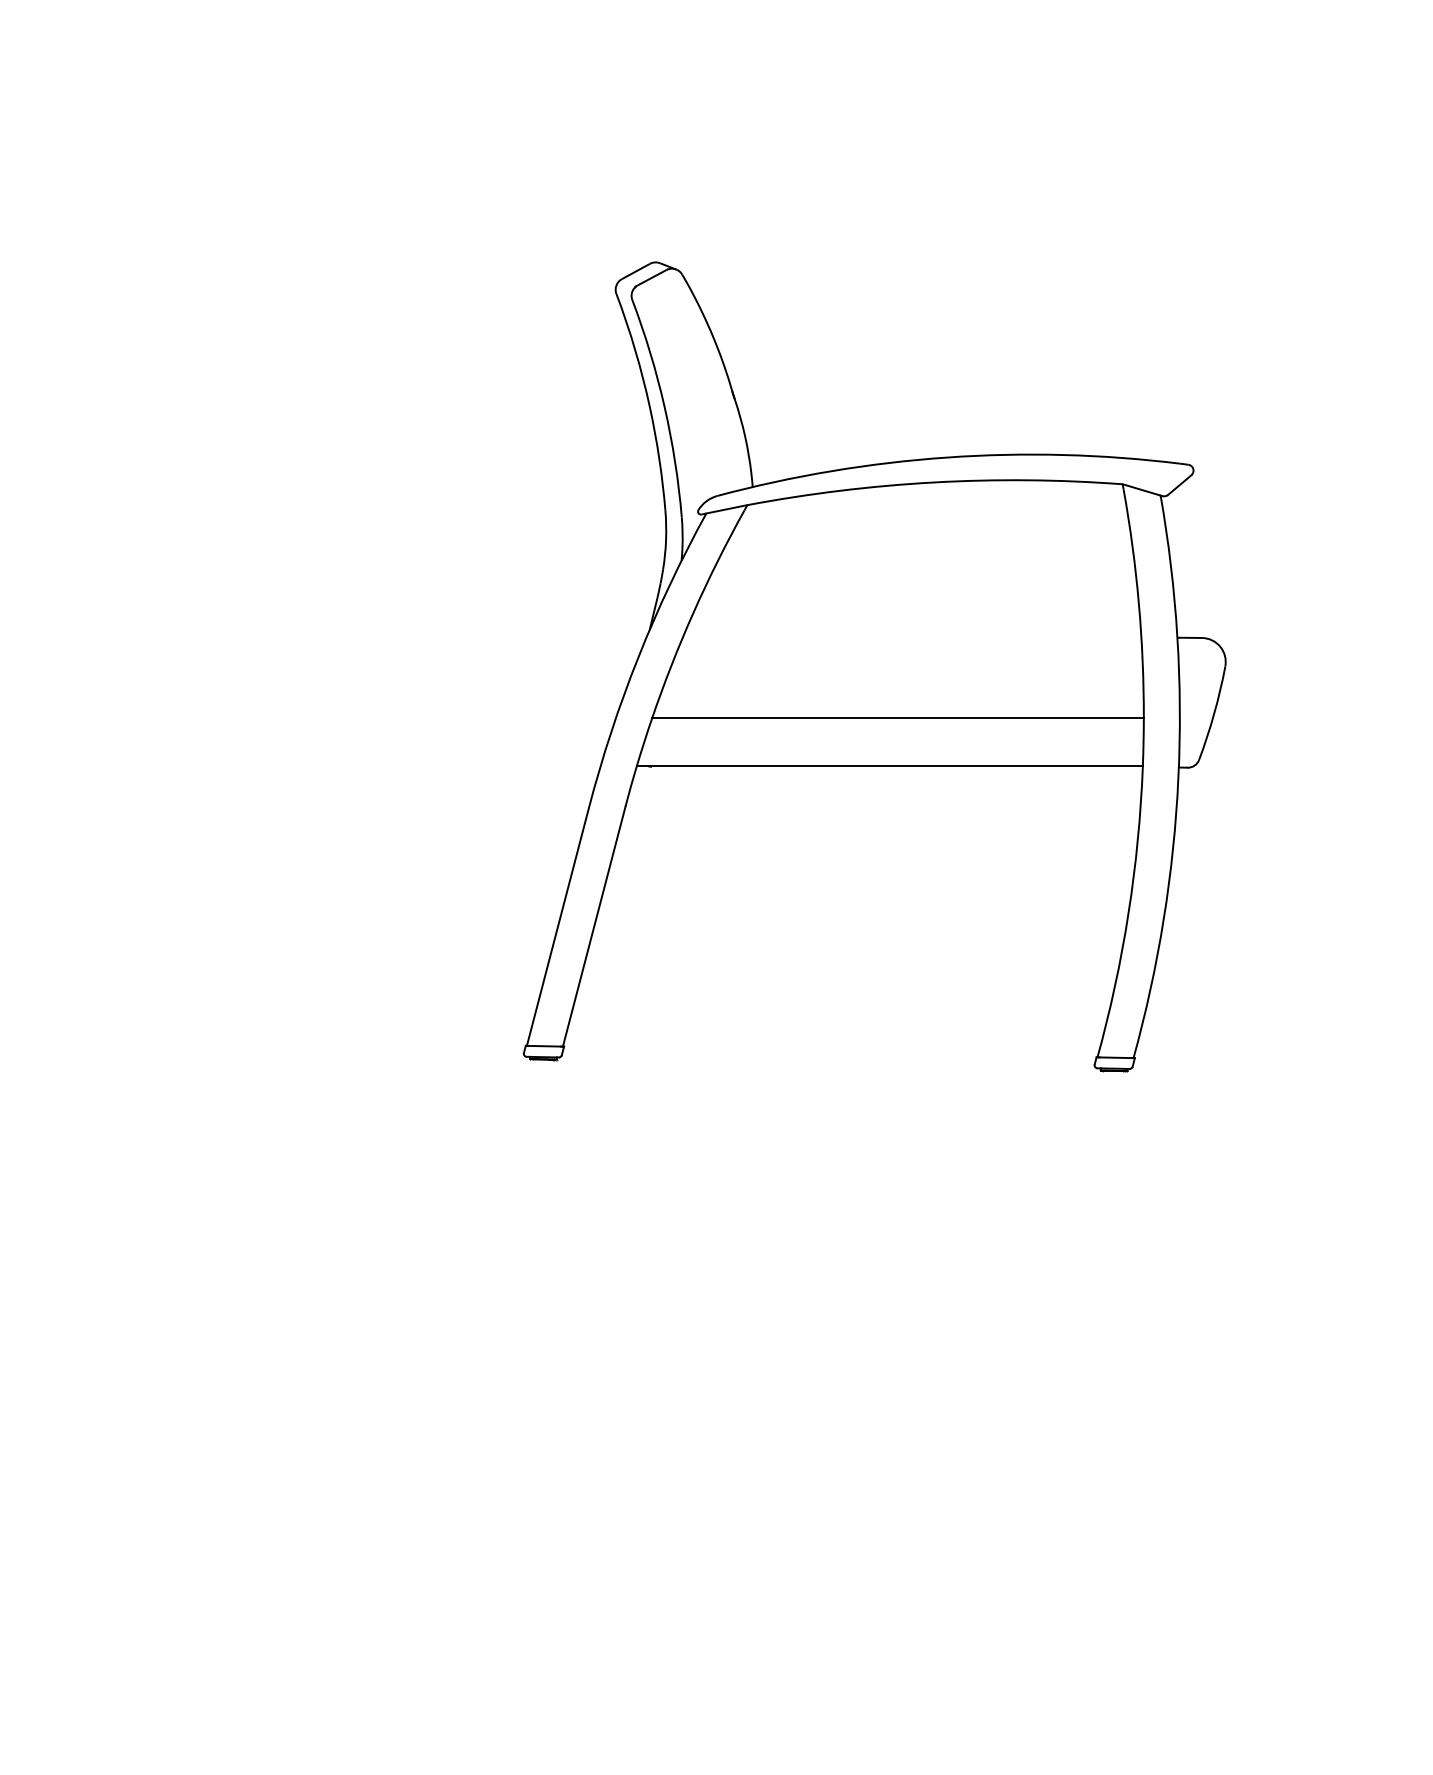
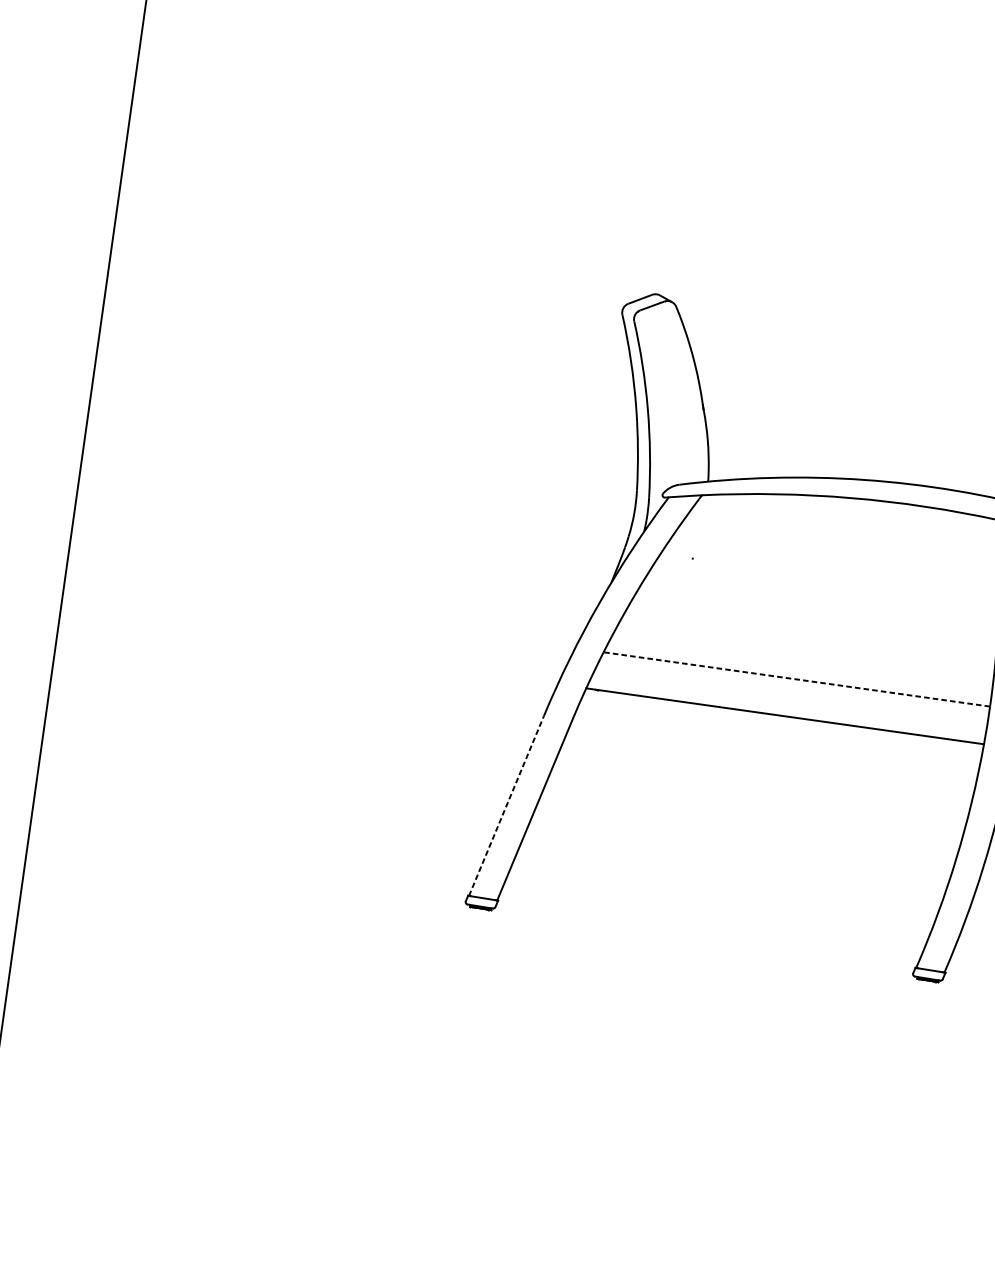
line: (898, 718) -> (797, 679), solid -> dashed
line: (557, 927) -> (506, 806), solid -> dashed

